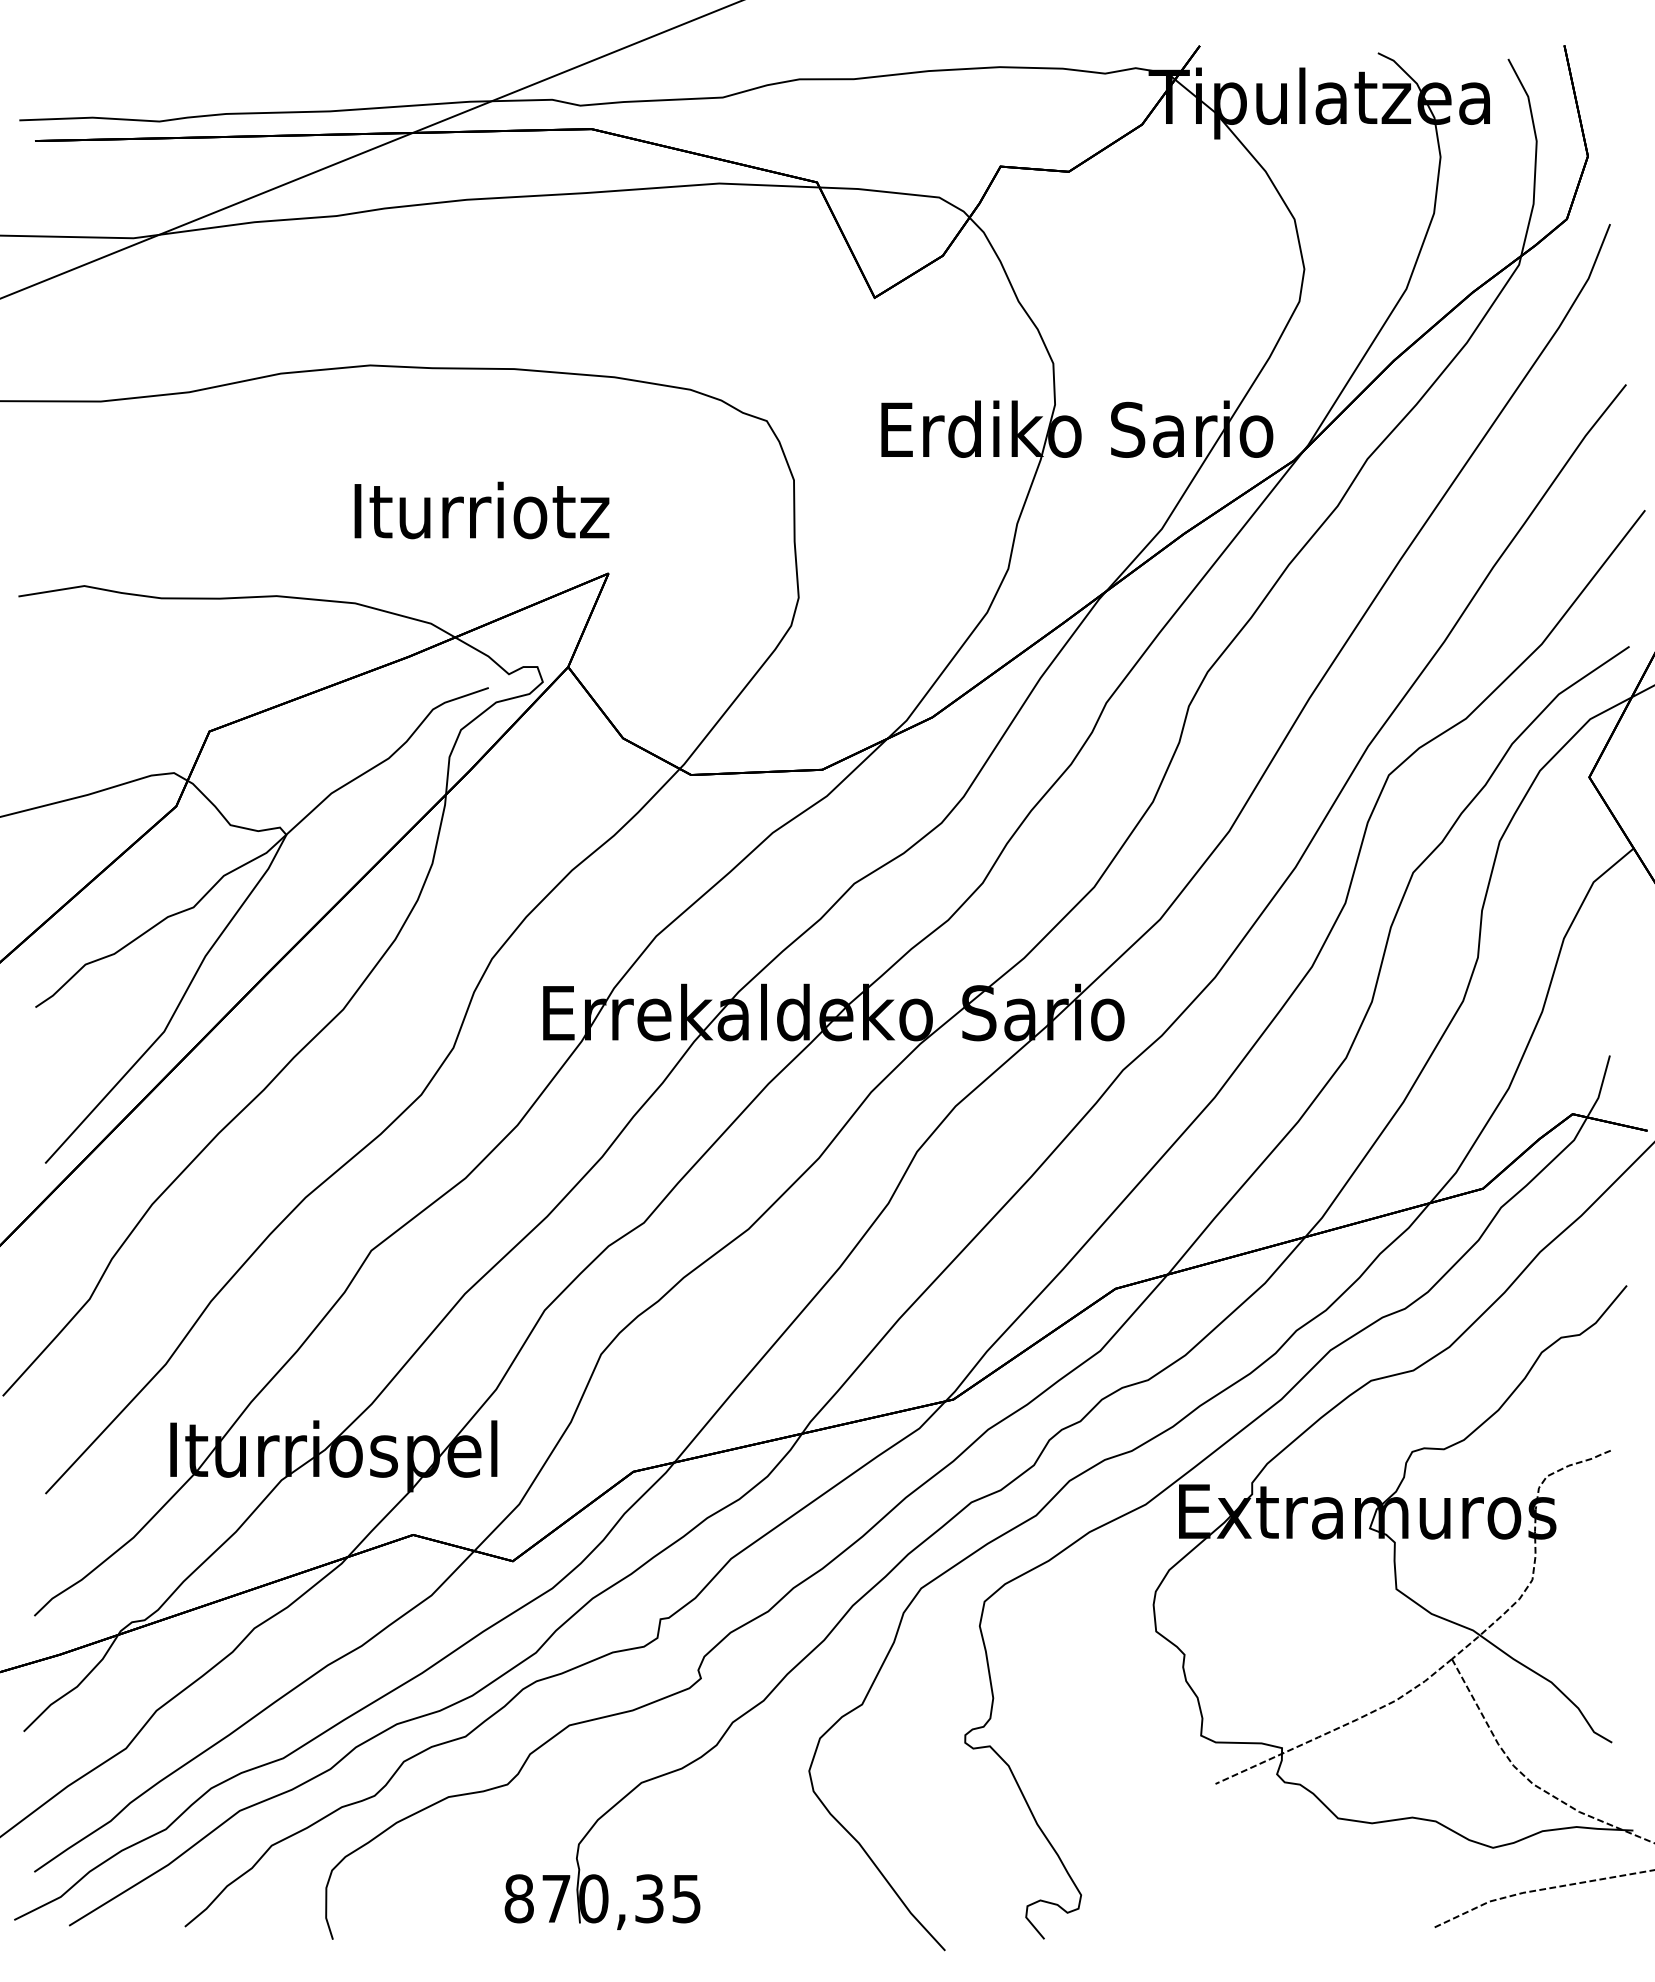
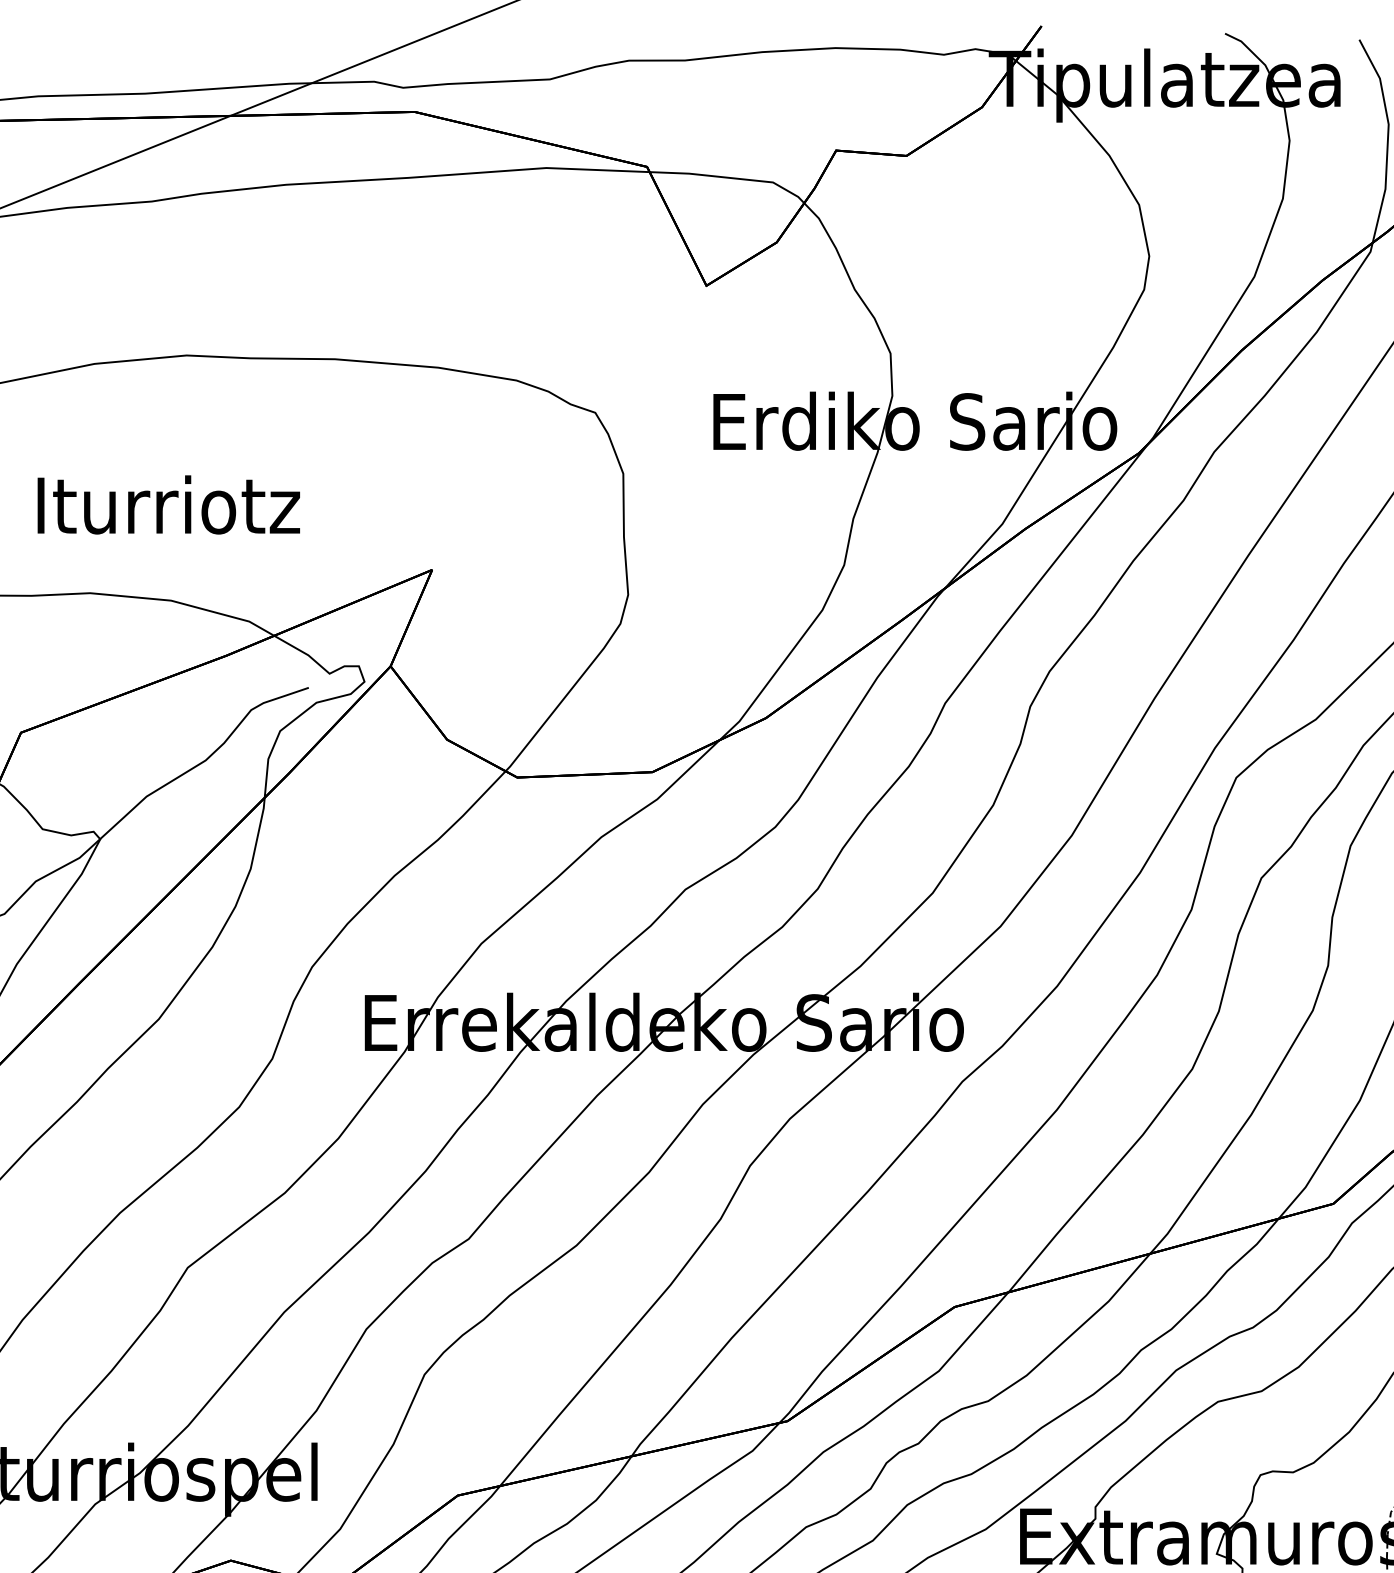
text: (481, 510) -> (168, 504), moved

